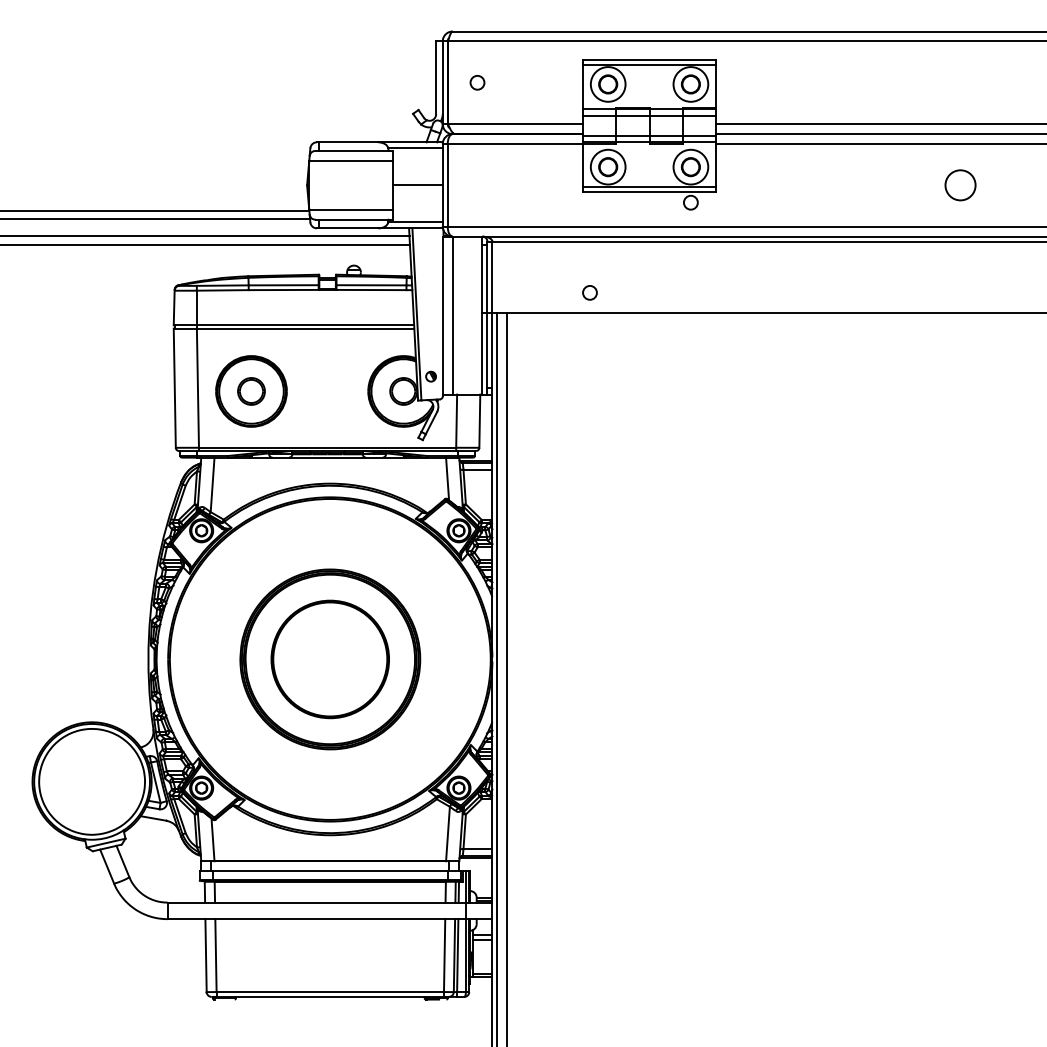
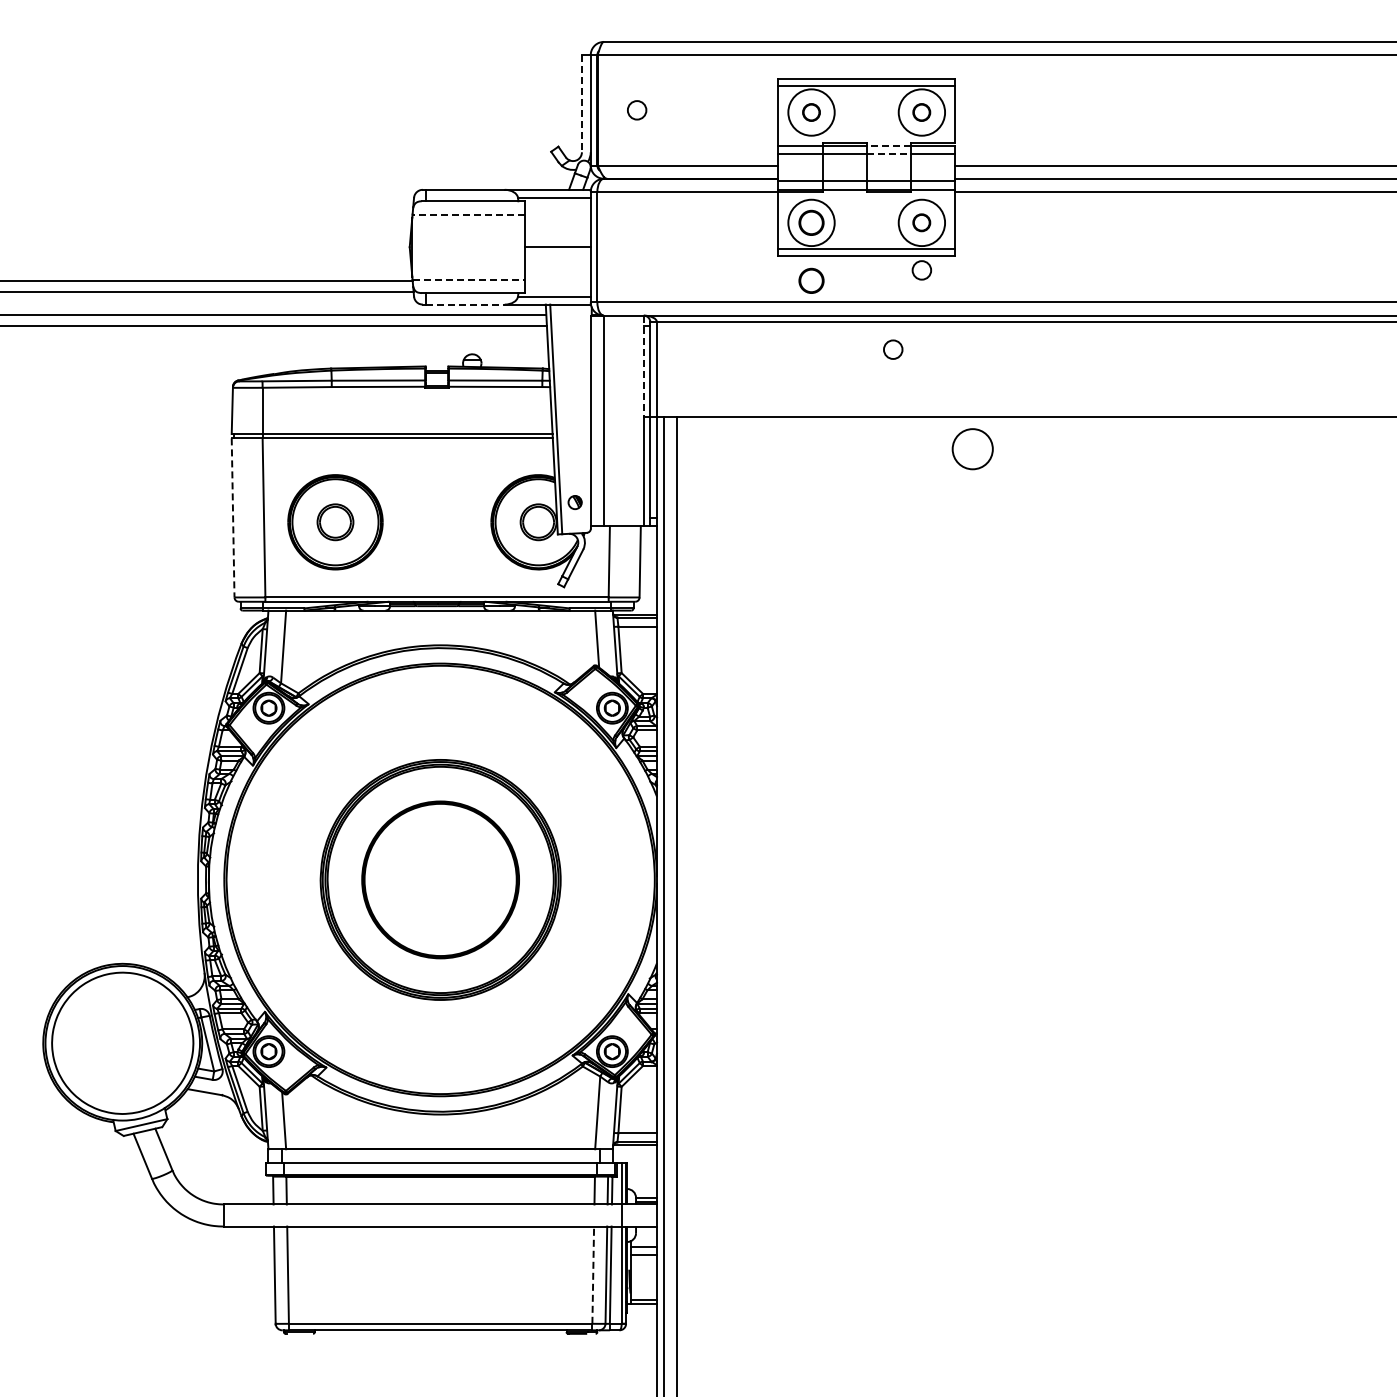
line: (435, 77) -> (581, 103), solid -> dashed
circle: (608, 84) -> (811, 112), size x0.7
circle: (690, 84) -> (921, 112), size x0.7
line: (665, 109) -> (888, 145), solid -> dashed
line: (666, 115) -> (889, 154), solid -> dashed
line: (351, 160) -> (468, 214), solid -> dashed
circle: (690, 166) -> (921, 222), size x0.7
circle: (960, 185) -> (972, 449), moved
line: (351, 209) -> (468, 279), solid -> dashed
circle: (608, 210) -> (811, 280), added
line: (348, 228) -> (465, 304), solid -> dashed
line: (482, 274) -> (643, 366), solid -> dashed
circle: (590, 292) -> (893, 349), moved
line: (175, 387) -> (233, 517), solid -> dashed
line: (444, 955) -> (593, 1275), solid -> dashed

